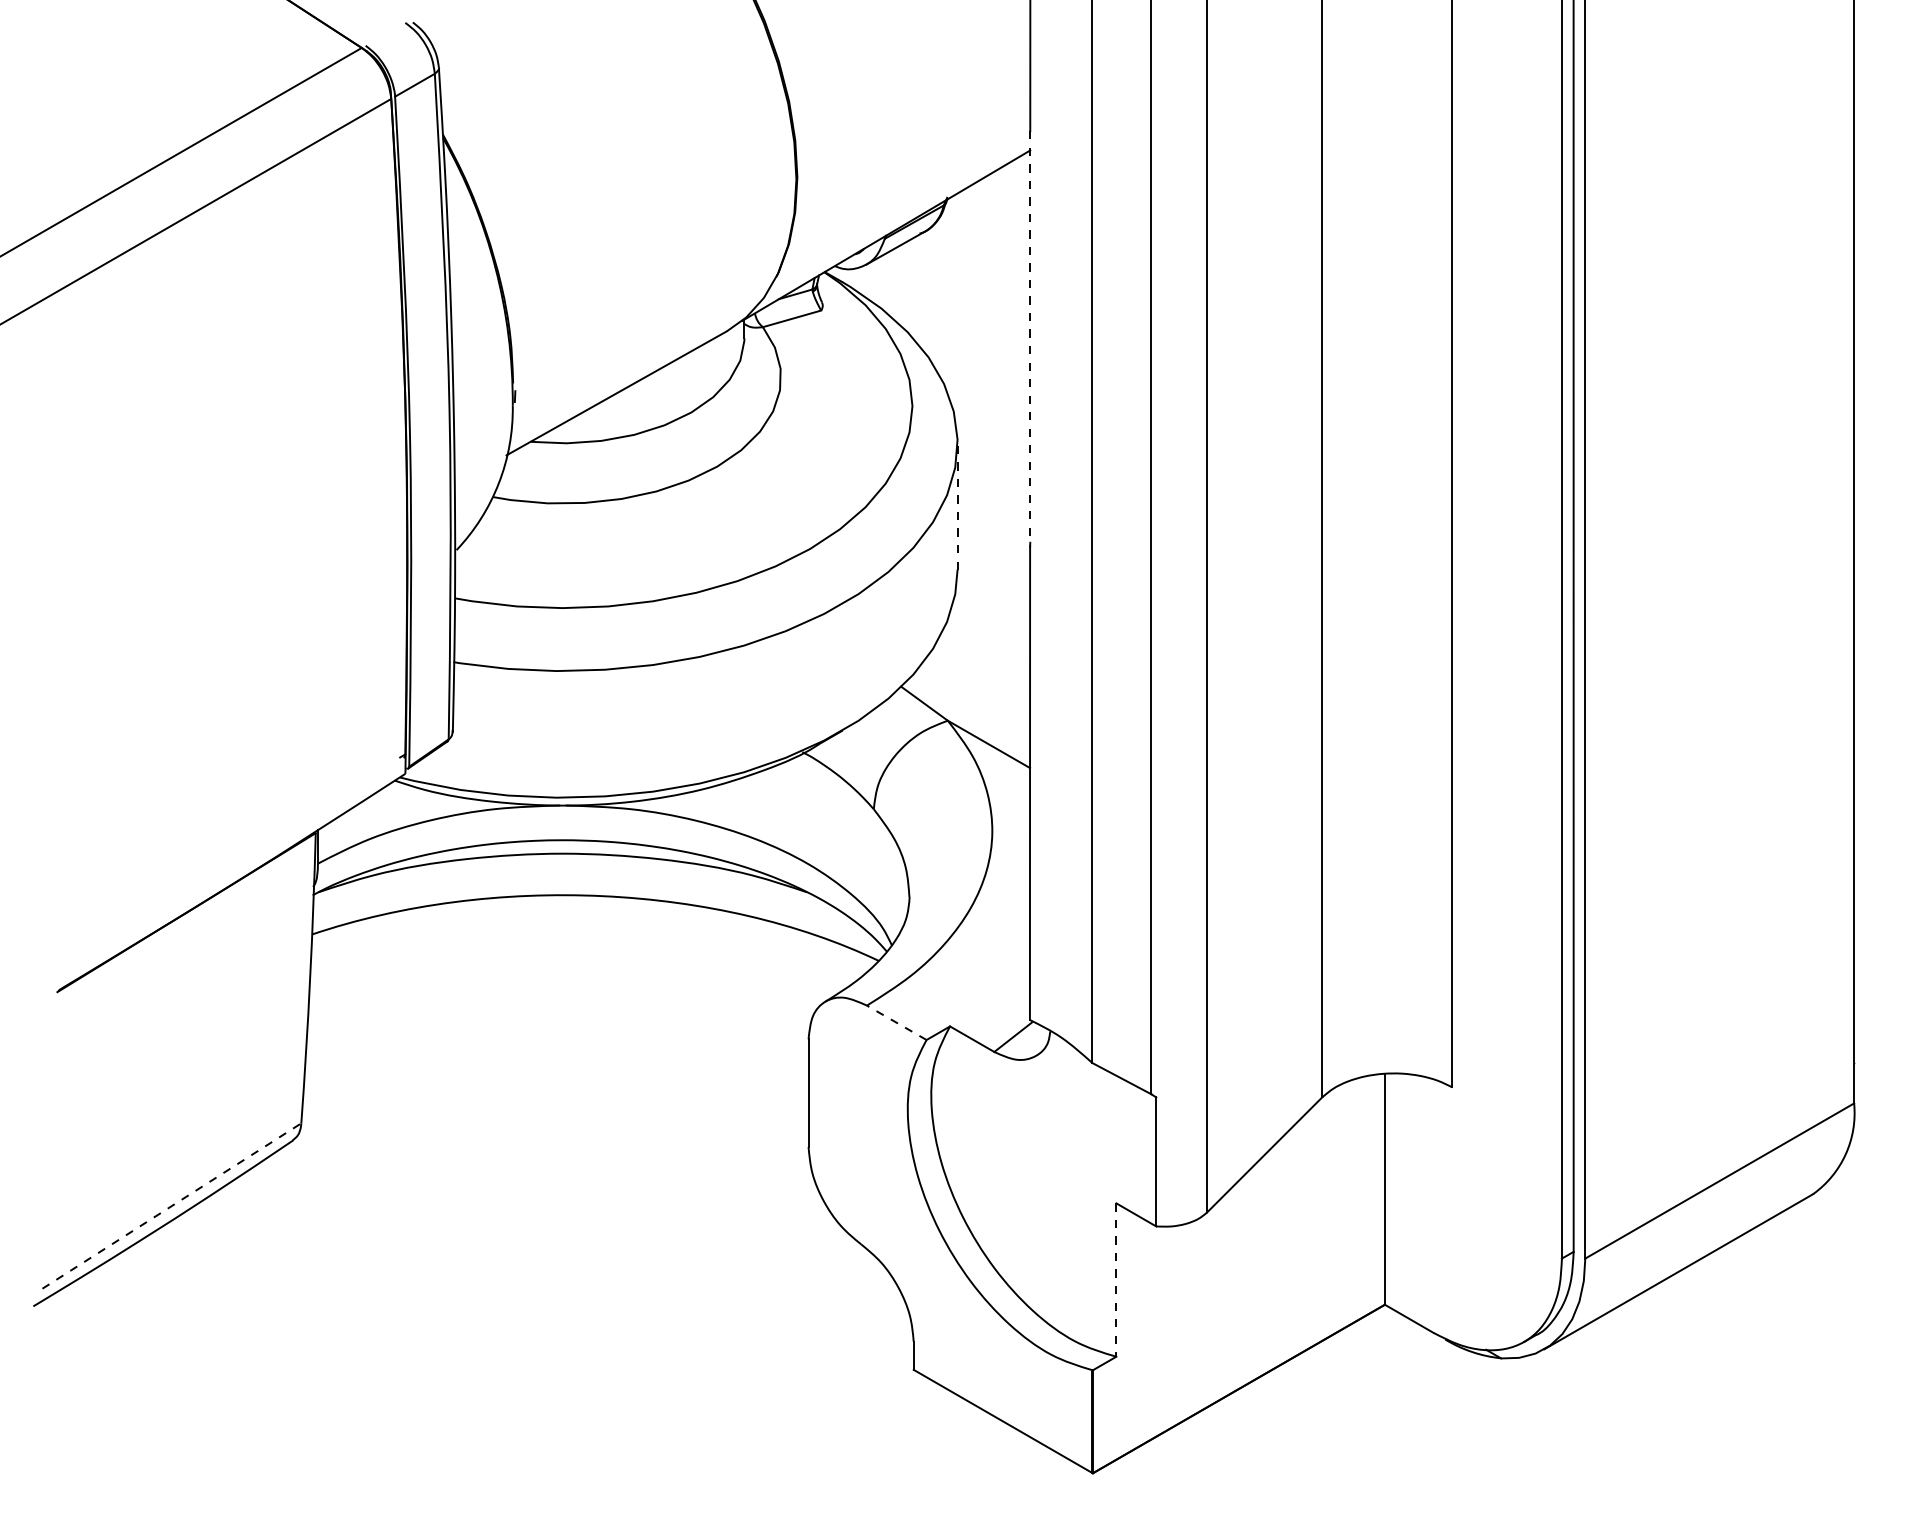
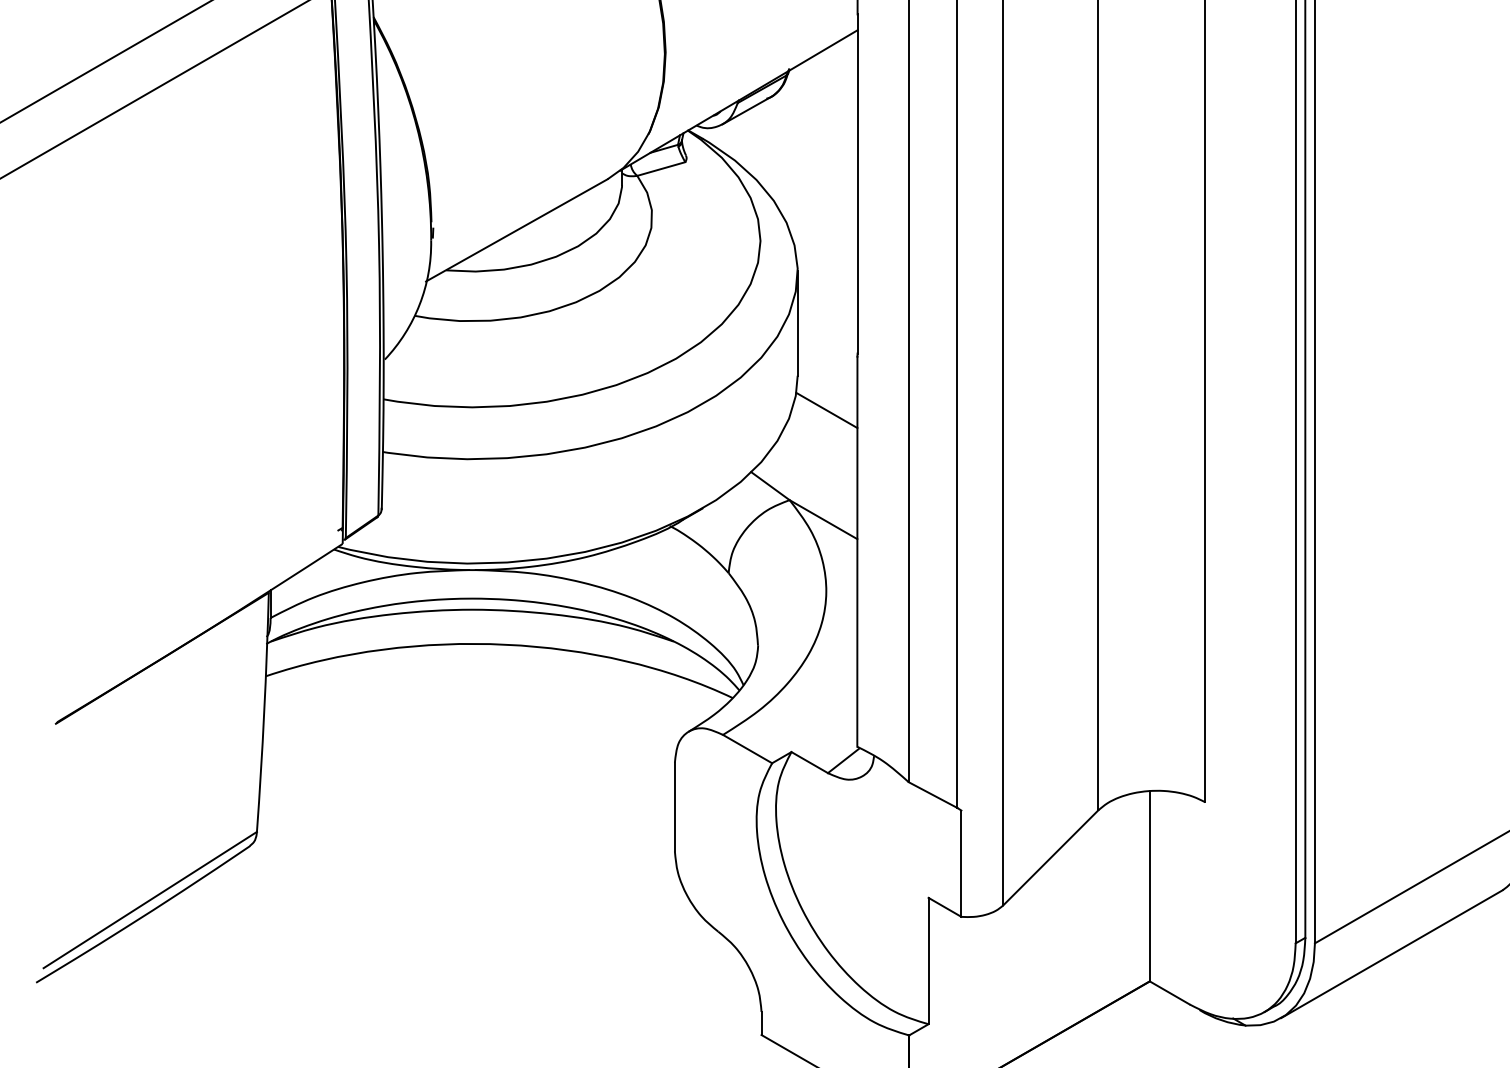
line: (1030, 337) -> (857, 184), dashed -> solid
line: (957, 505) -> (797, 322), dashed -> solid
line: (992, 611) -> (826, 410), added
line: (896, 1022) -> (747, 748), dashed -> solid
line: (171, 1206) -> (149, 900), dashed -> solid
line: (1116, 1280) -> (928, 961), dashed -> solid

